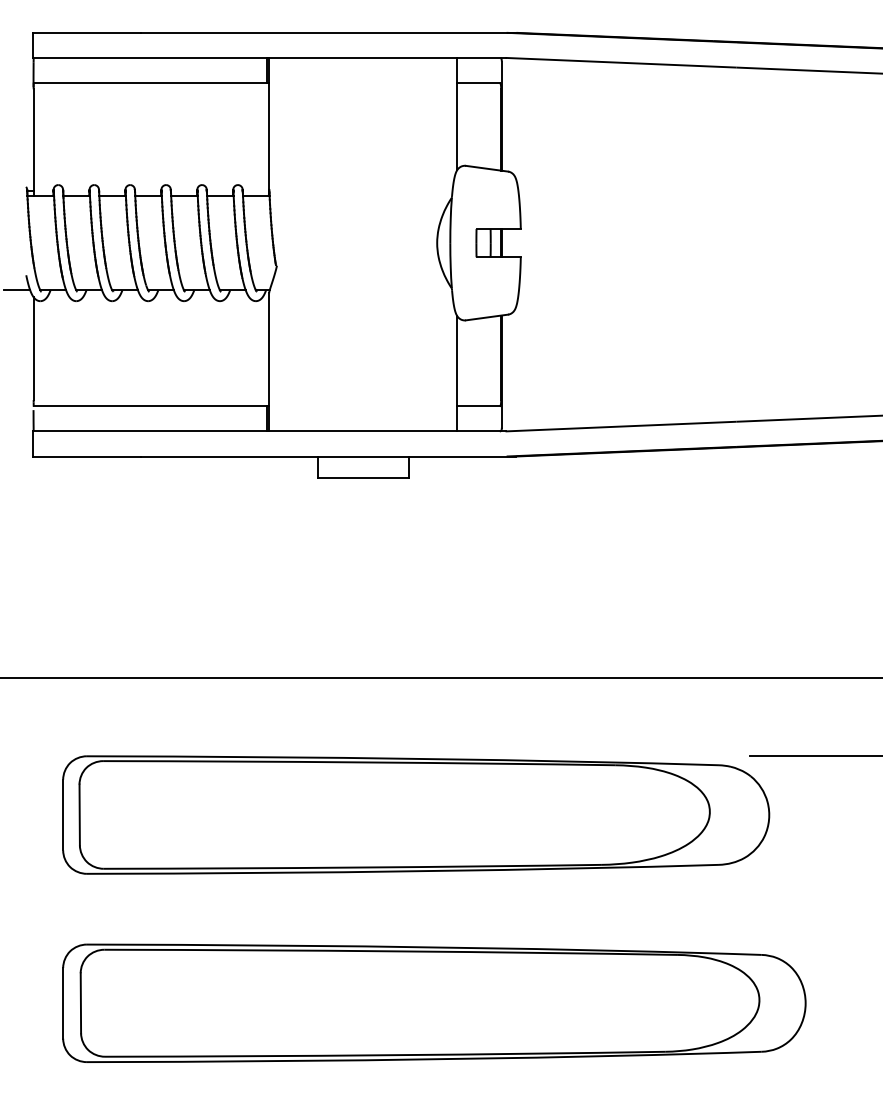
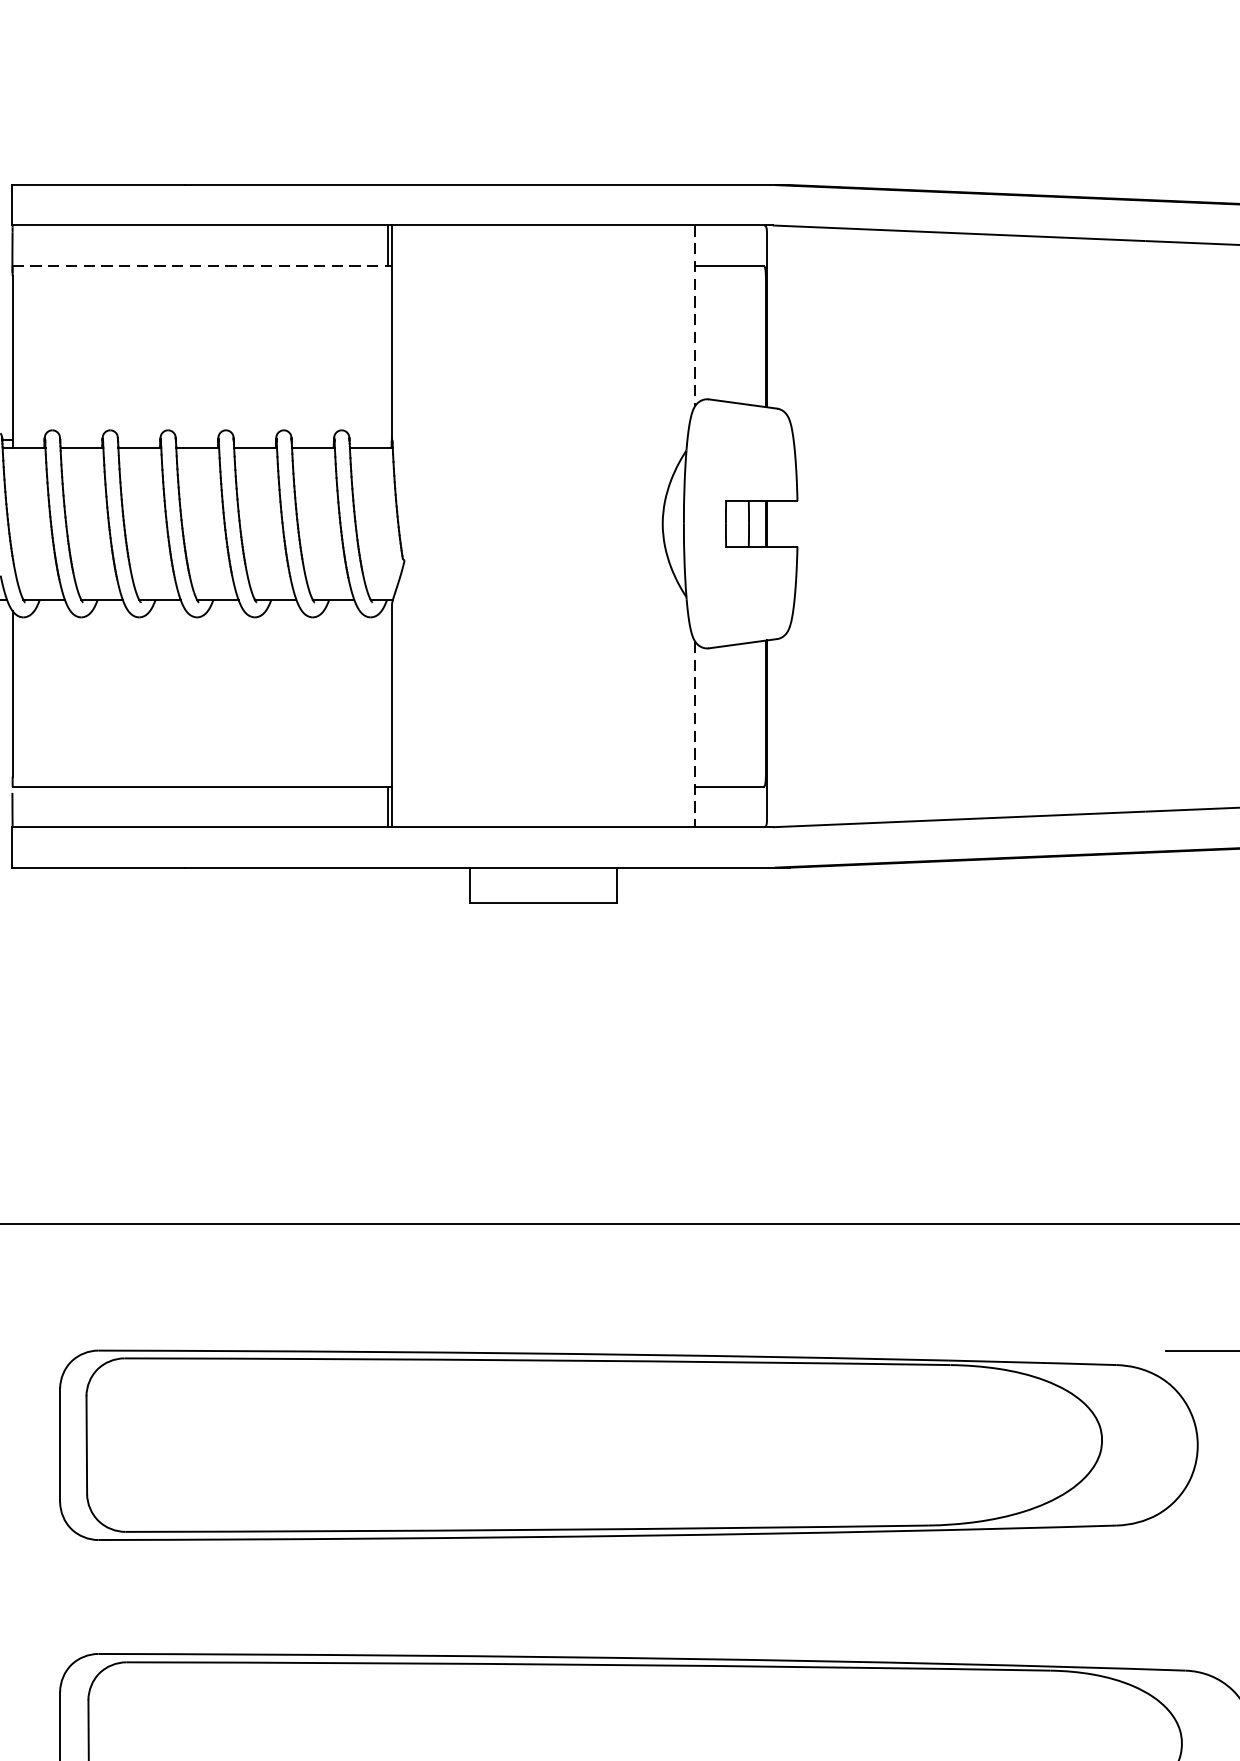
line: (151, 83) -> (202, 266), solid -> dashed
line: (457, 113) -> (695, 315), solid -> dashed
line: (457, 373) -> (695, 733), solid -> dashed

